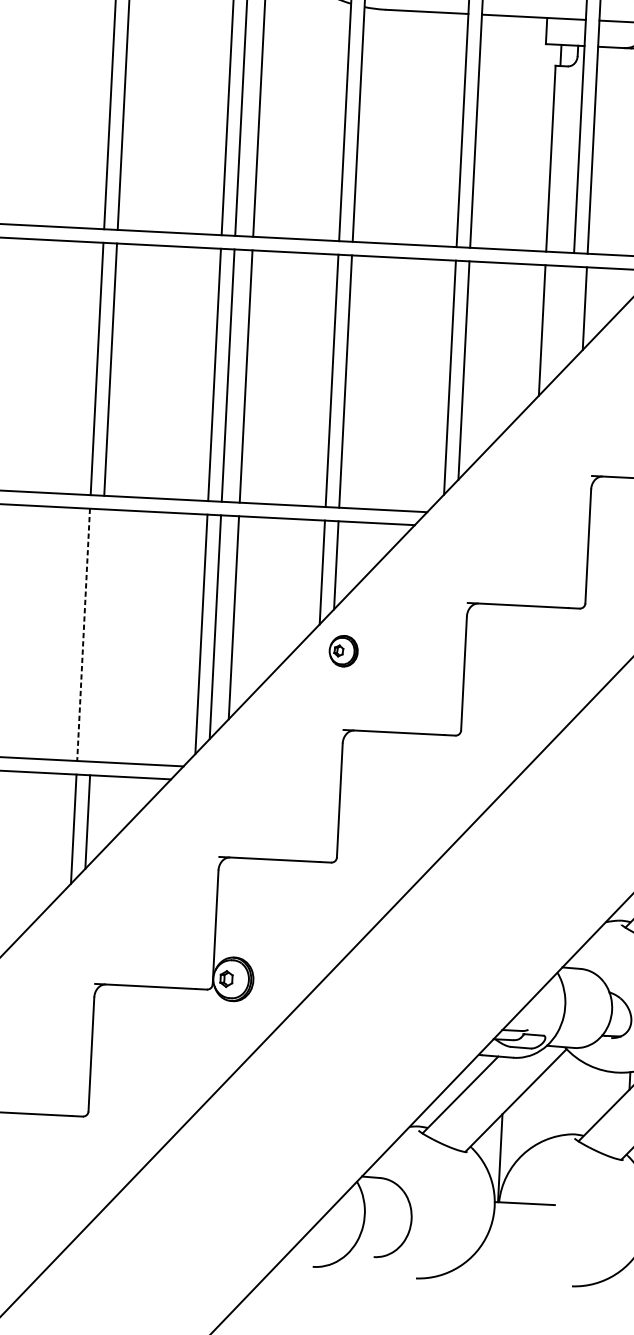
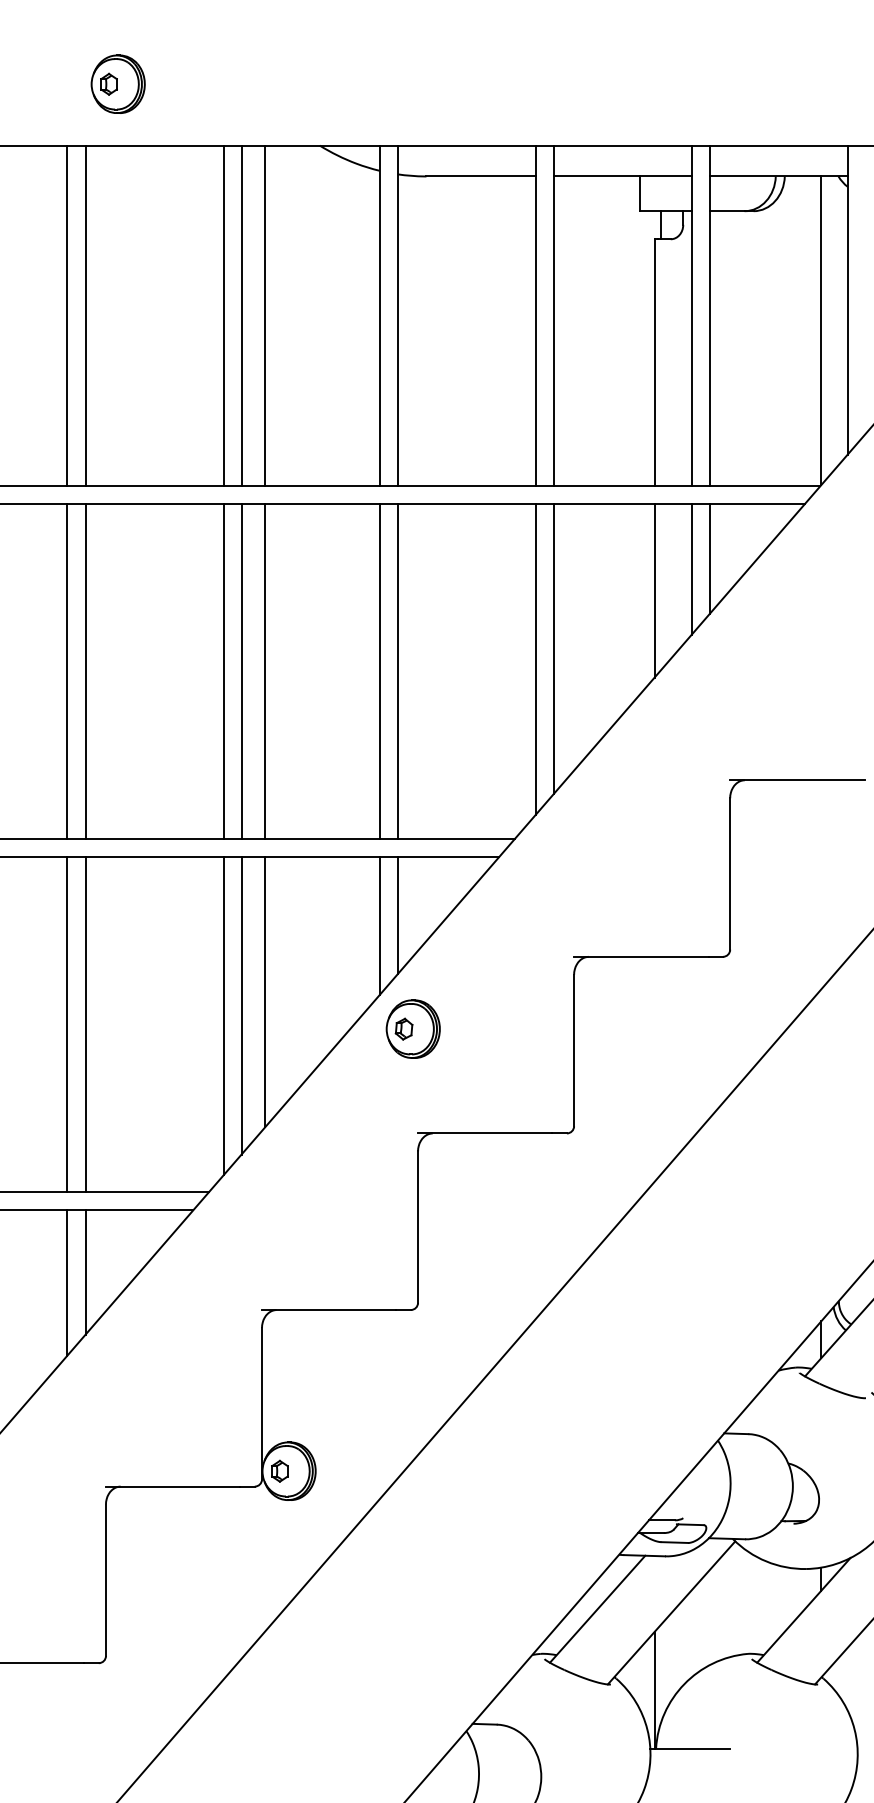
line: (570, 315) -> (691, 569), added
line: (83, 634) -> (67, 1024), dashed -> solid
line: (97, 635) -> (85, 1024), added
part: (343, 650) -> (412, 1028), size x1.43

